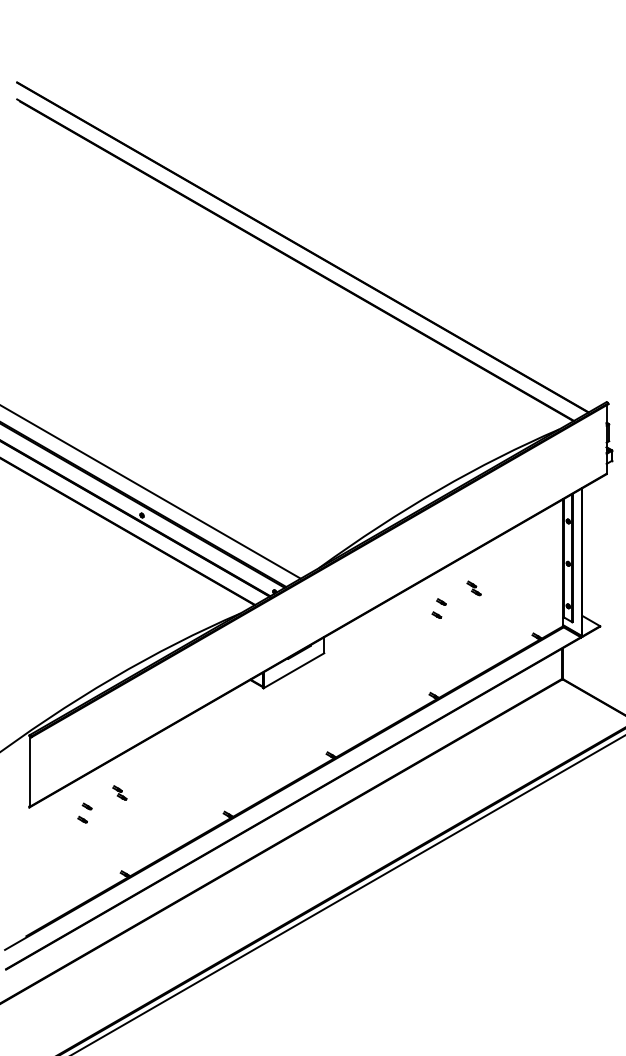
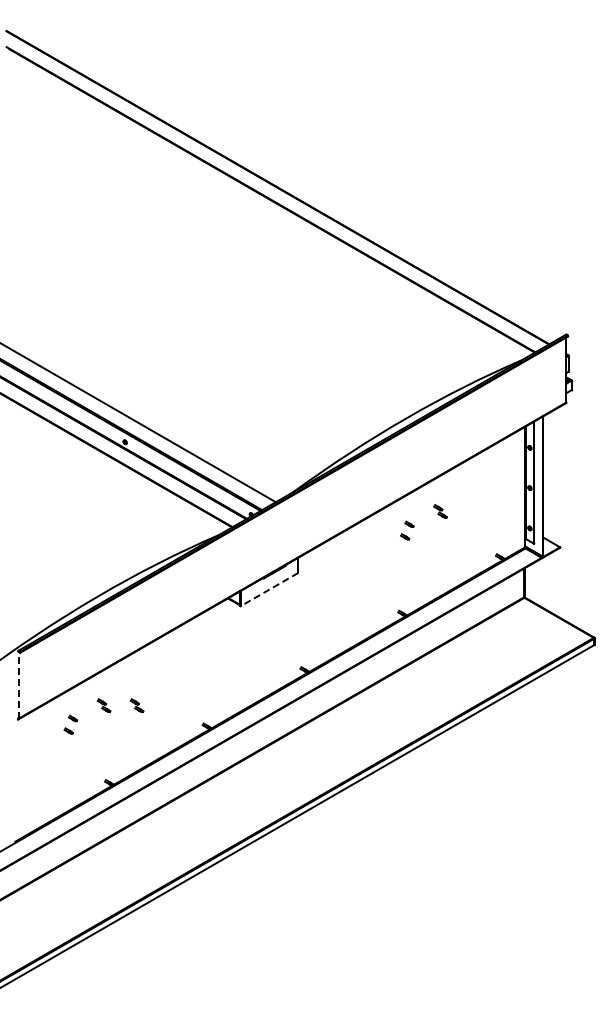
line: (293, 670) -> (268, 589), solid -> dashed
line: (29, 771) -> (18, 685), solid -> dashed
part: (154, 792) -> (136, 705), added

